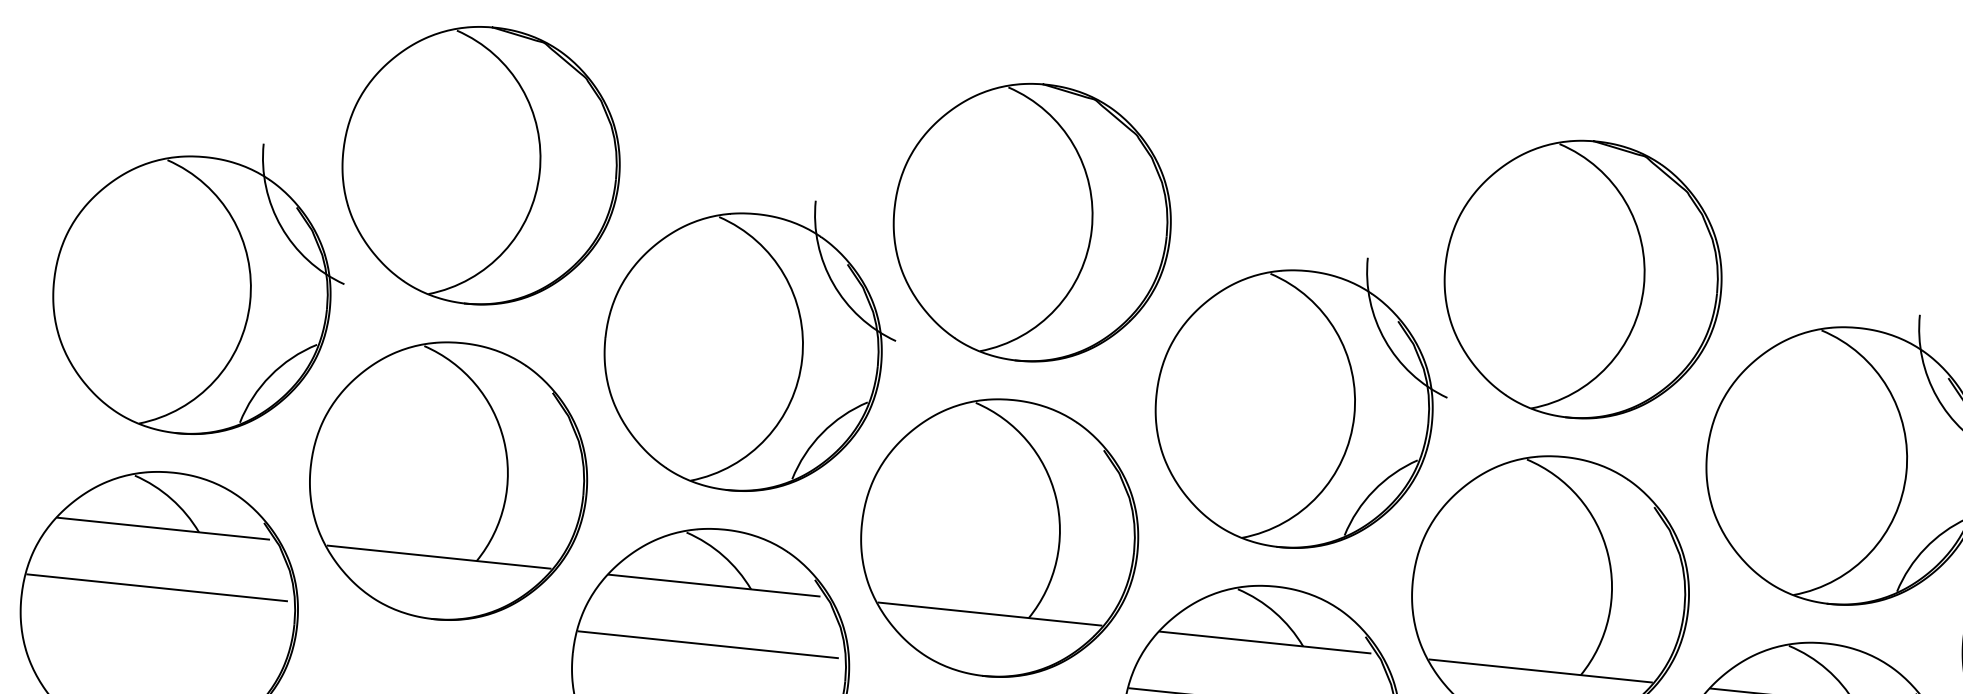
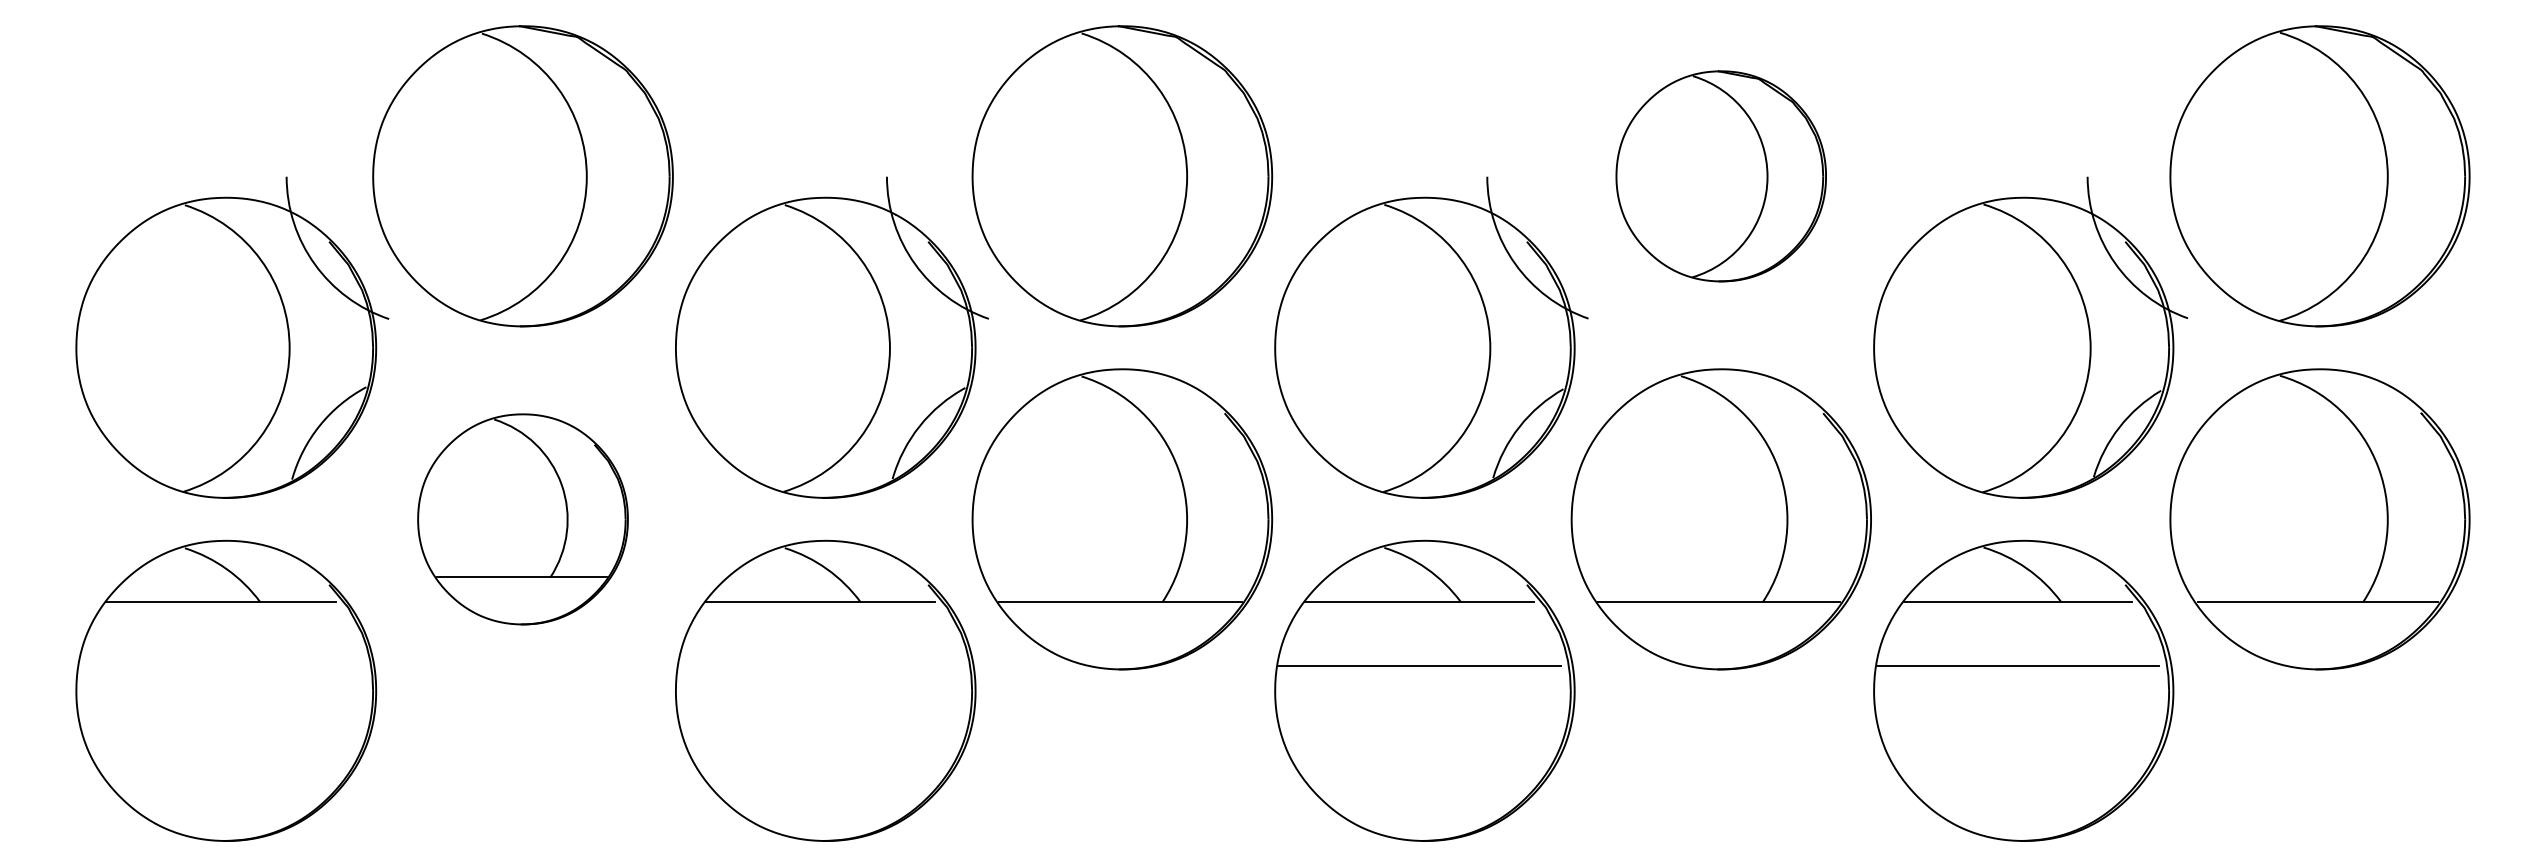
part: (1582, 279) -> (1720, 176), size x0.7
part: (448, 481) -> (522, 519), size x0.7
line: (157, 587) -> (221, 666), removed
line: (708, 644) -> (820, 666), removed

